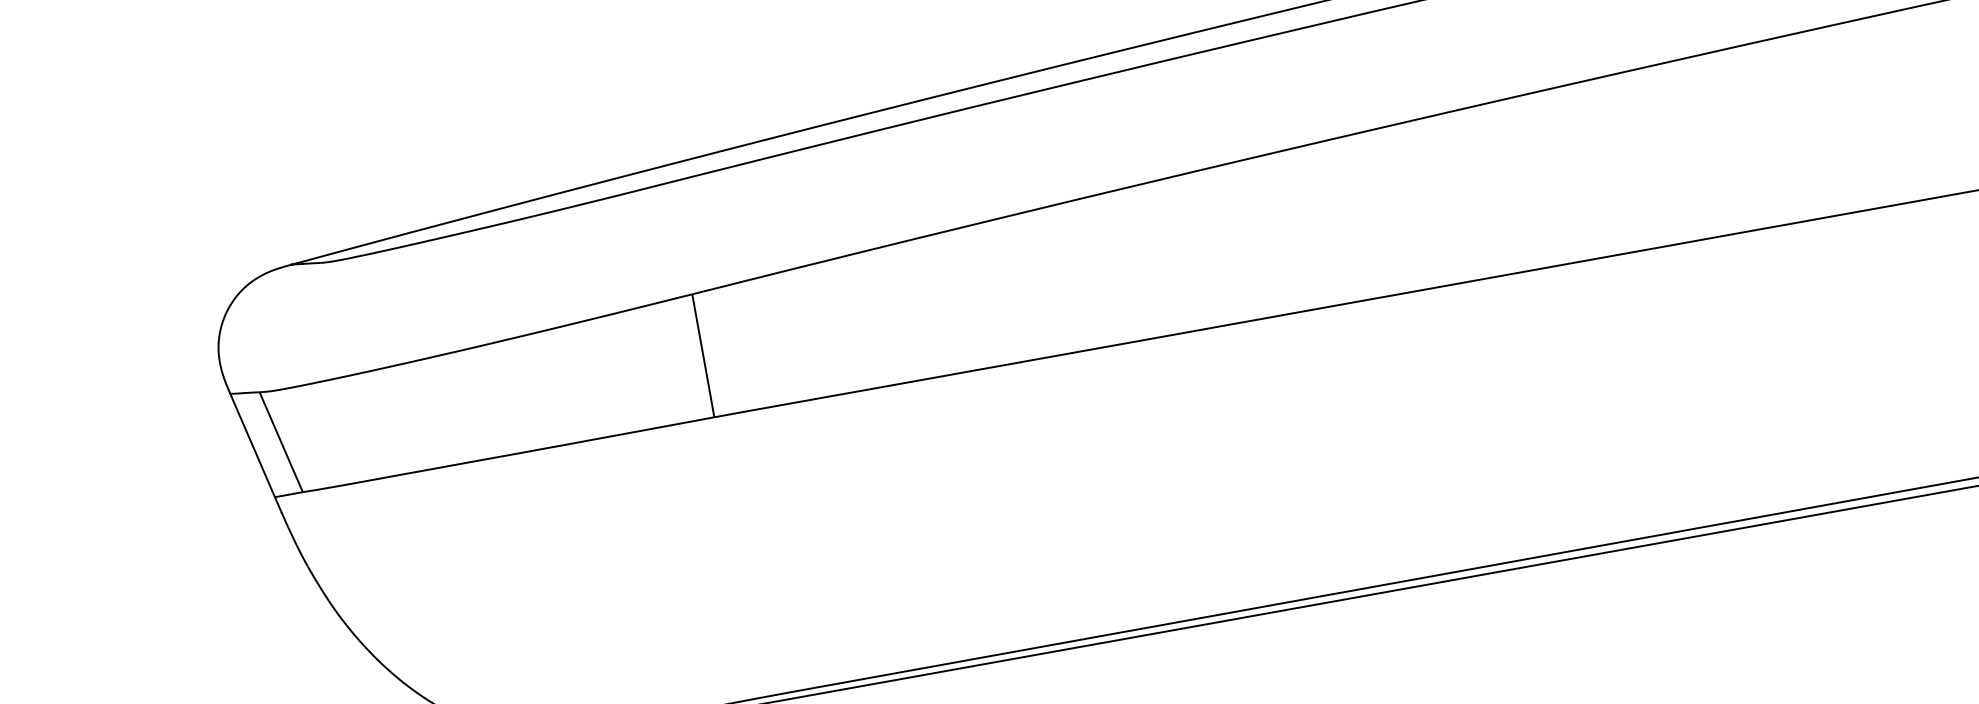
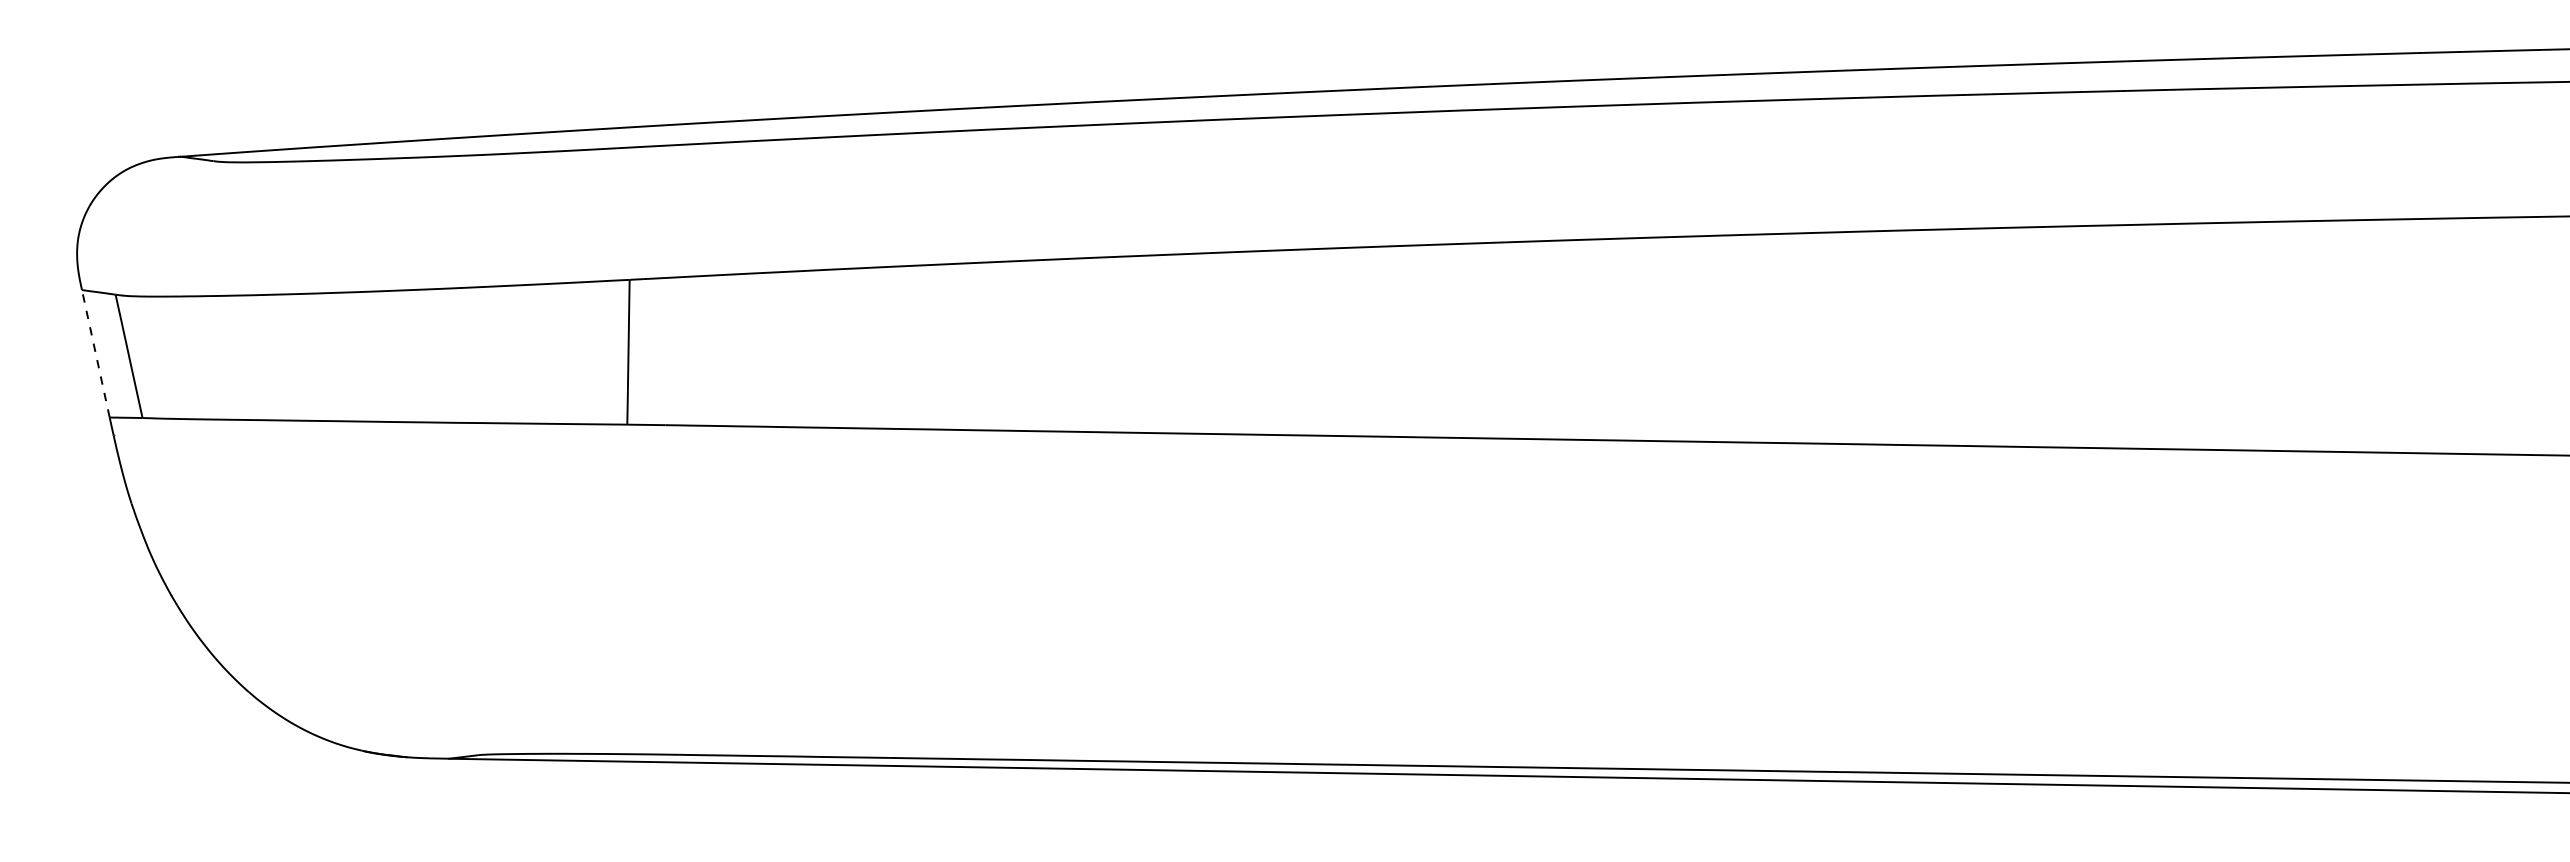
line: (252, 445) -> (95, 353), solid -> dashed

